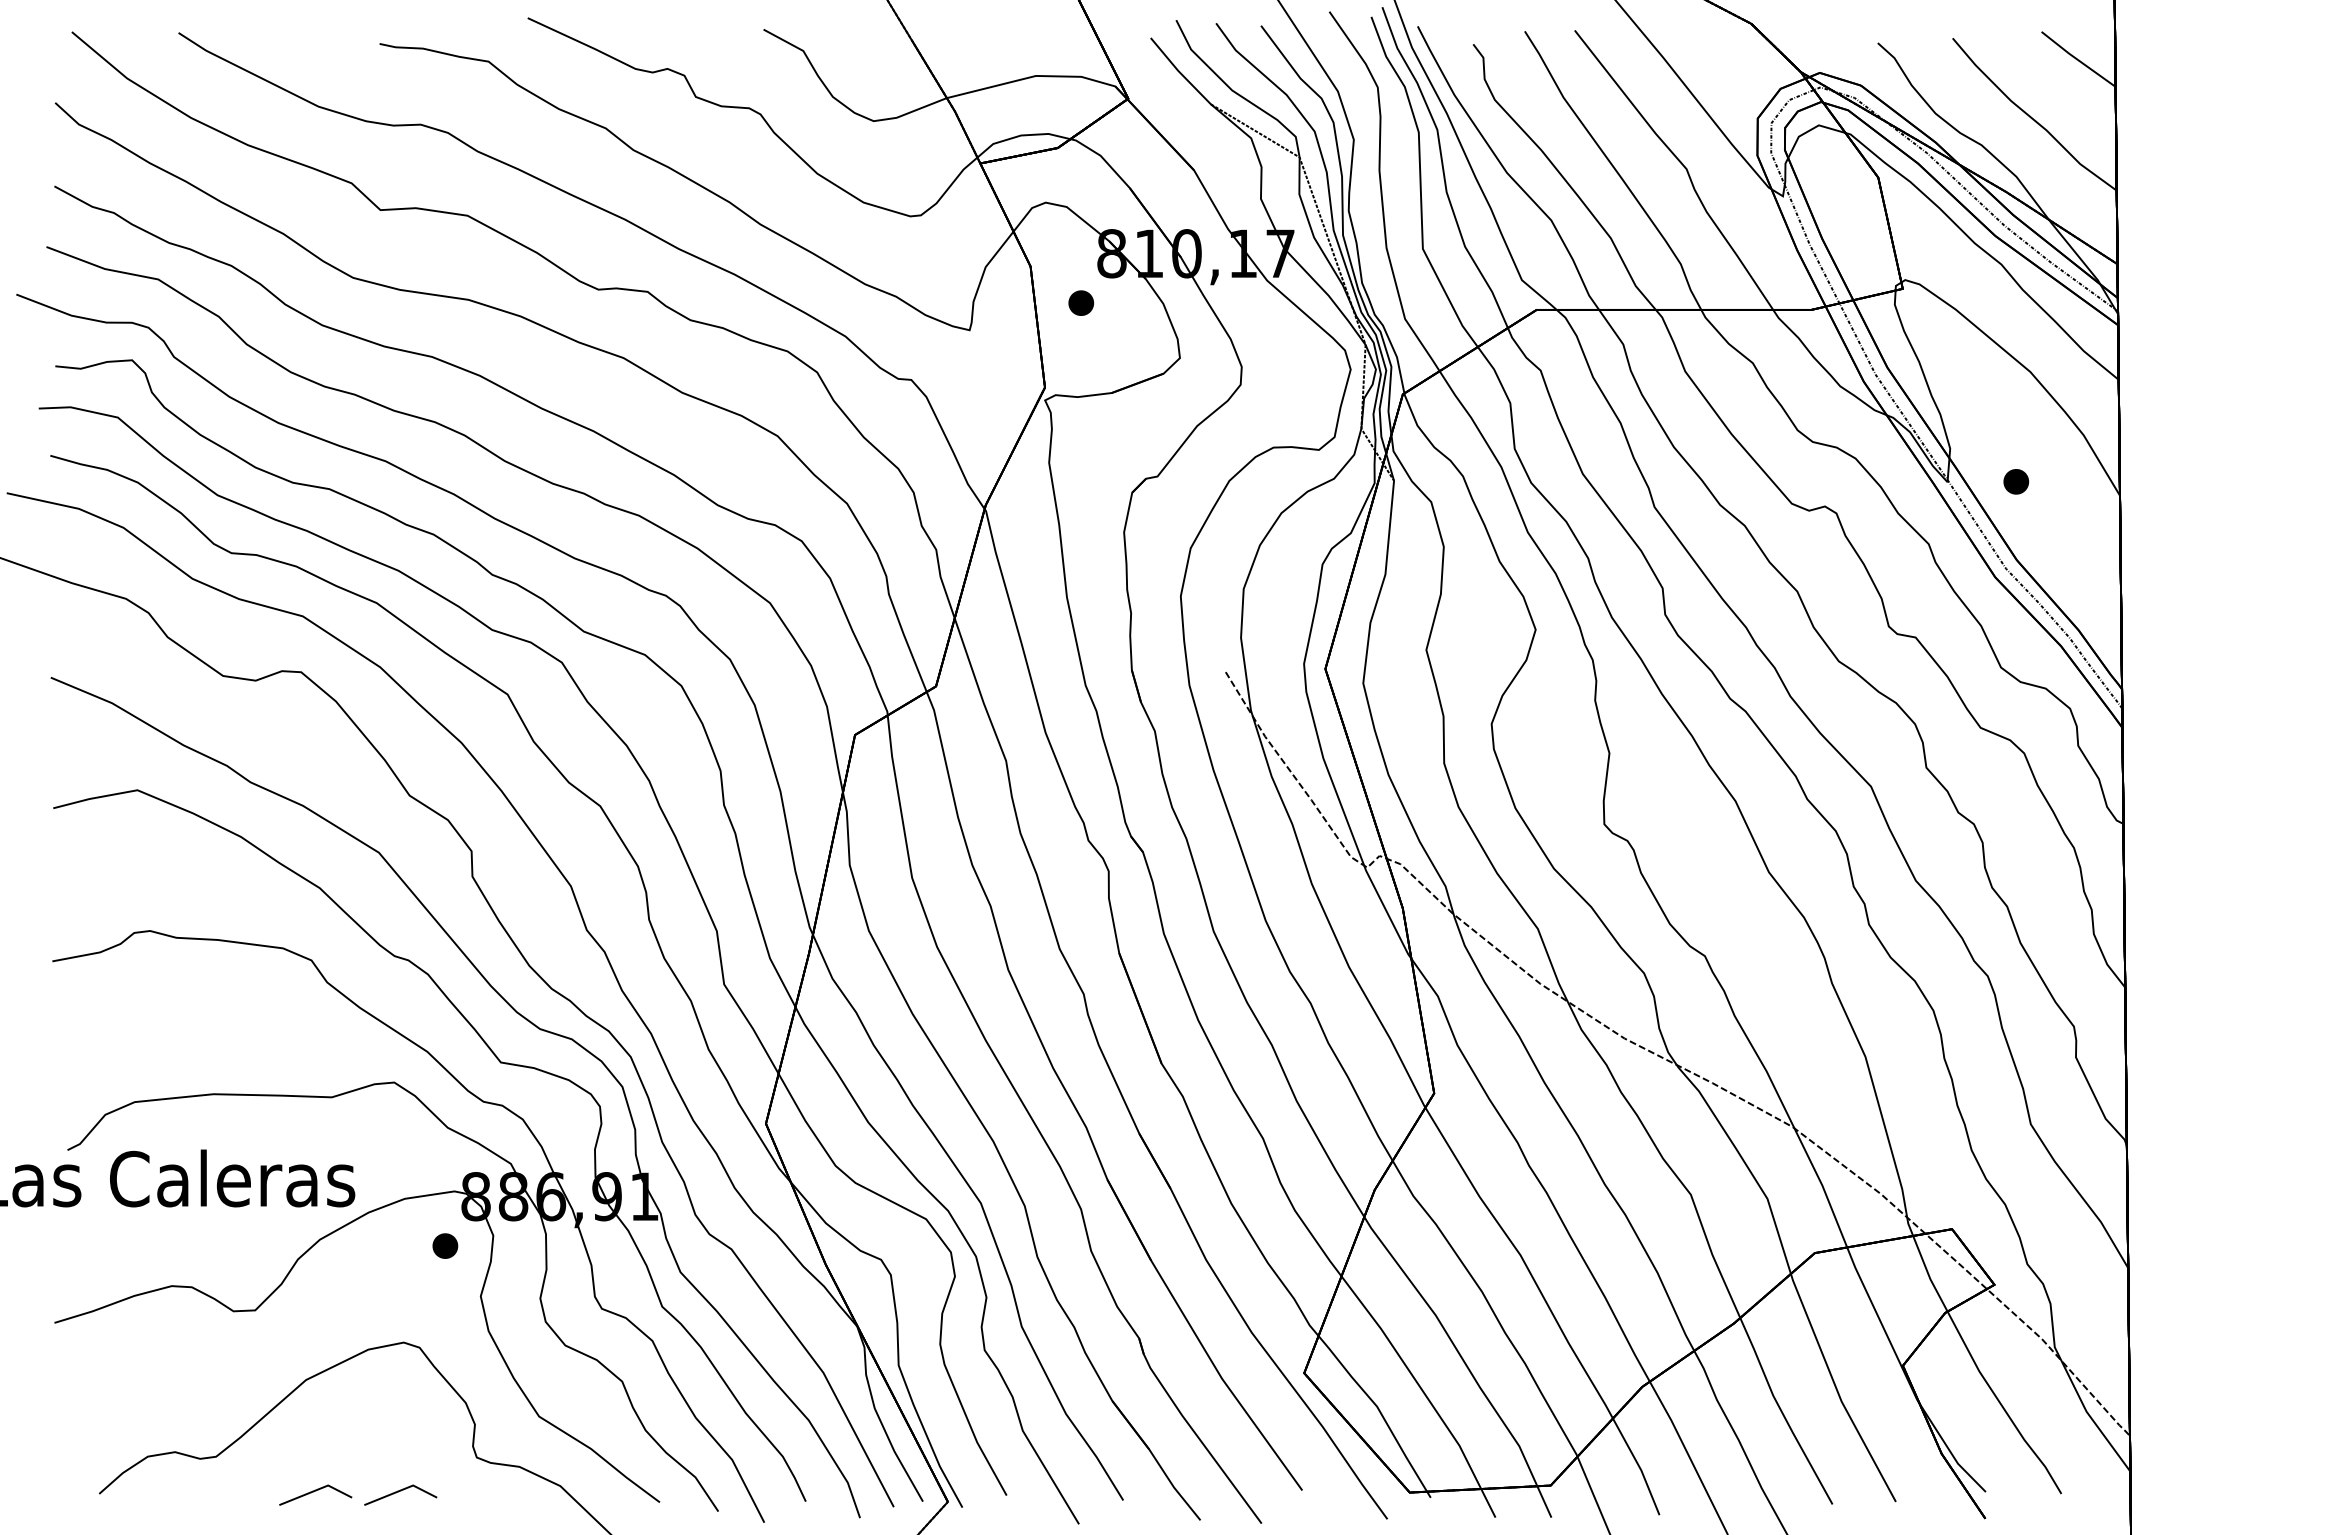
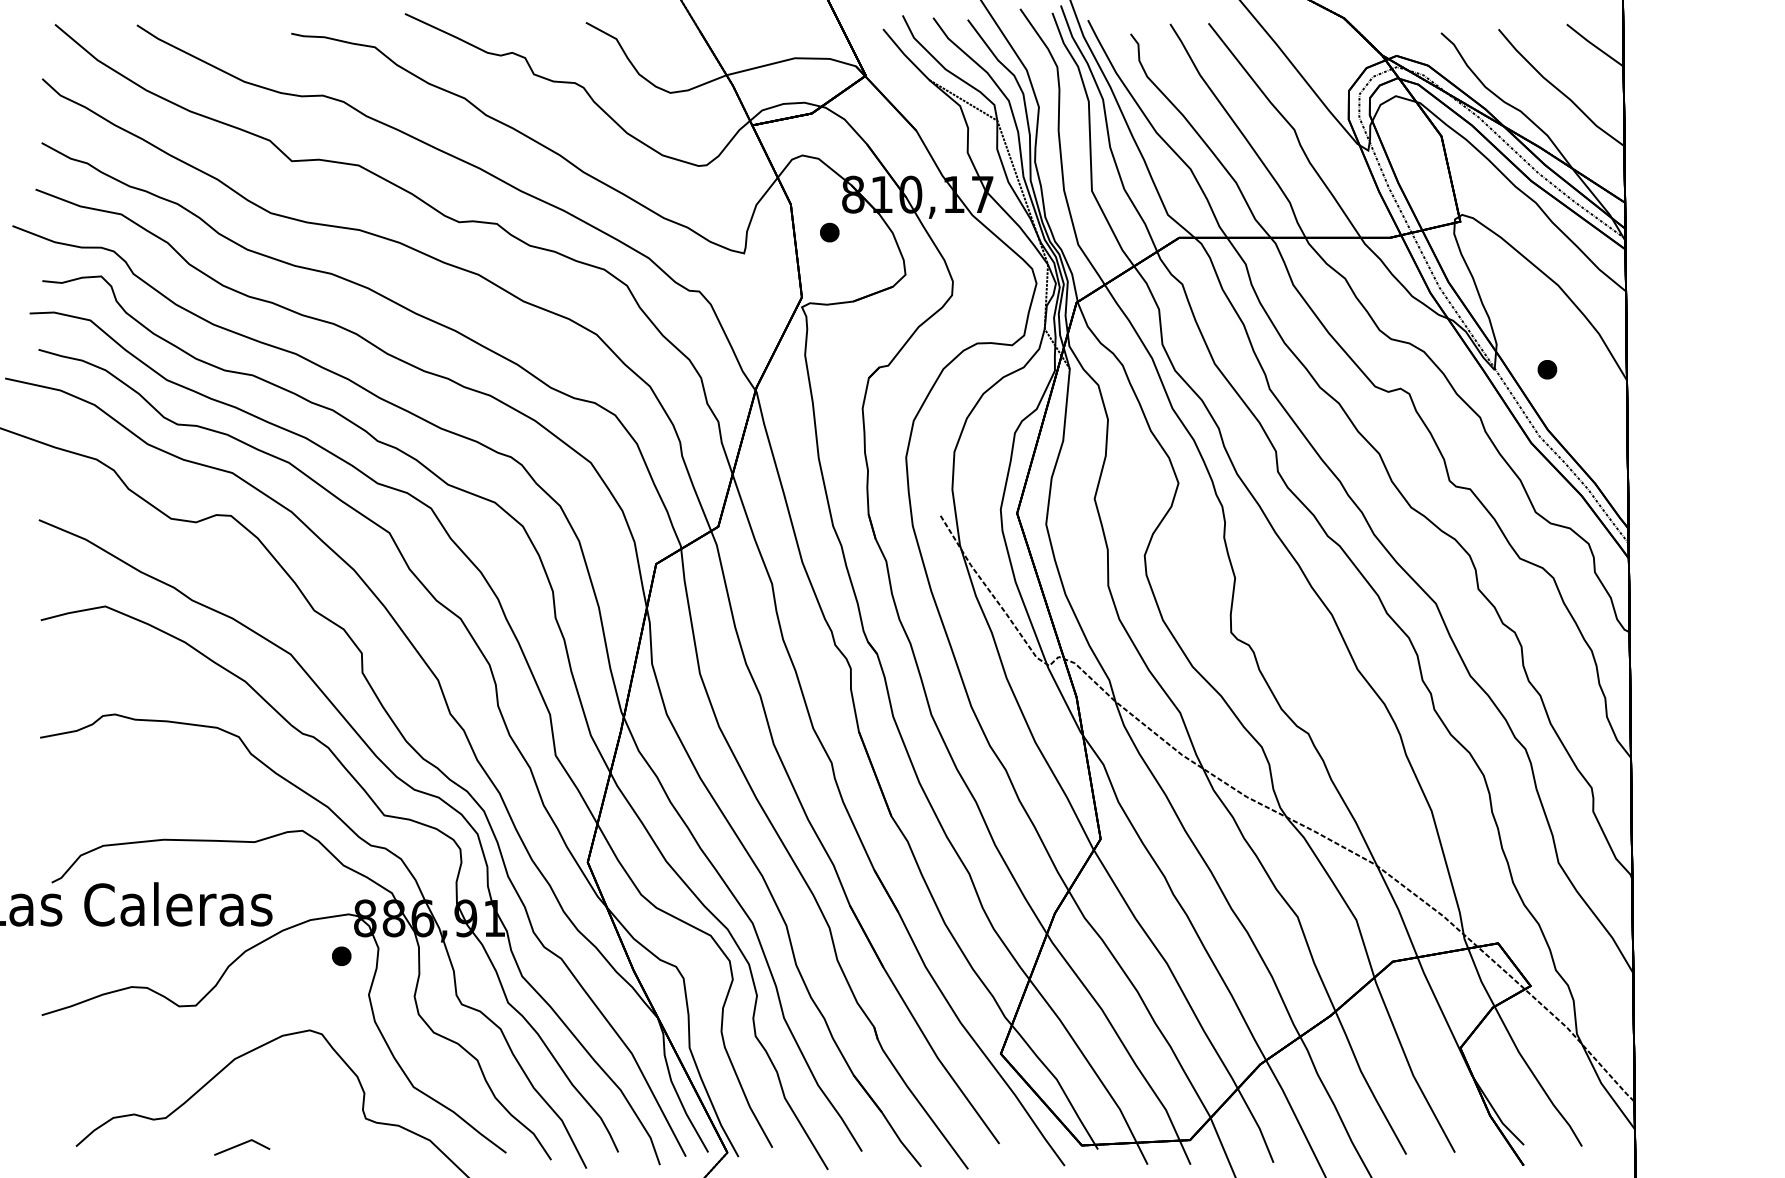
line: (398, 1492) -> (305, 1145), removed

